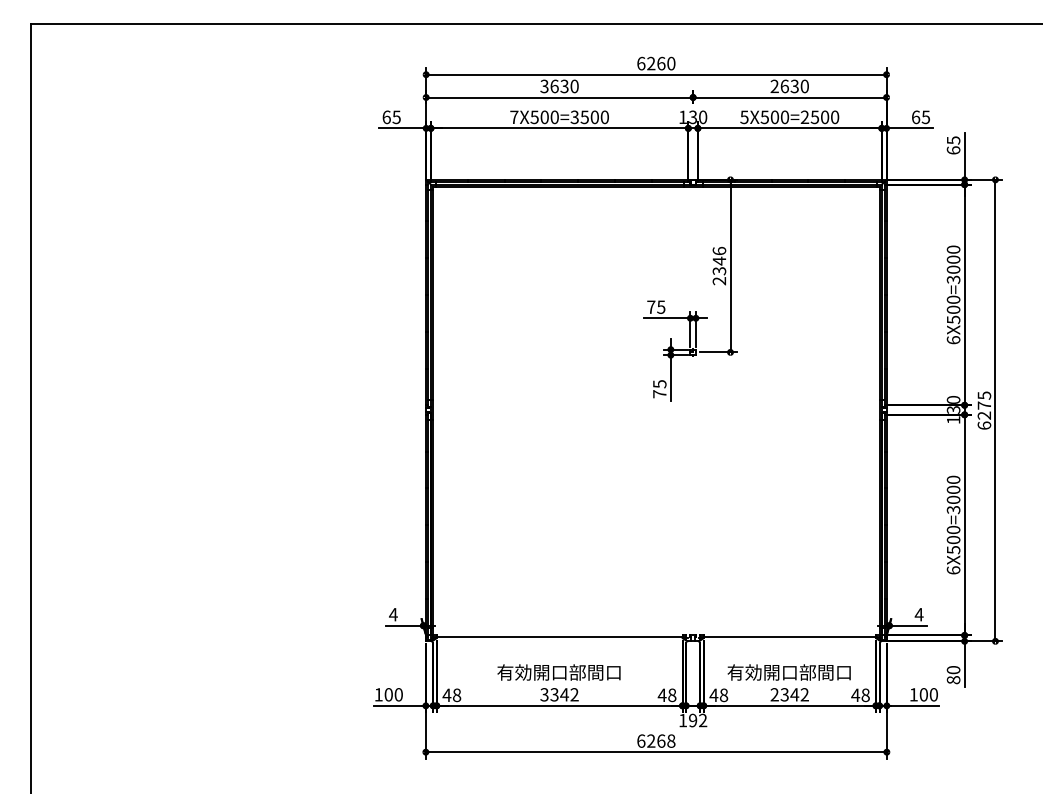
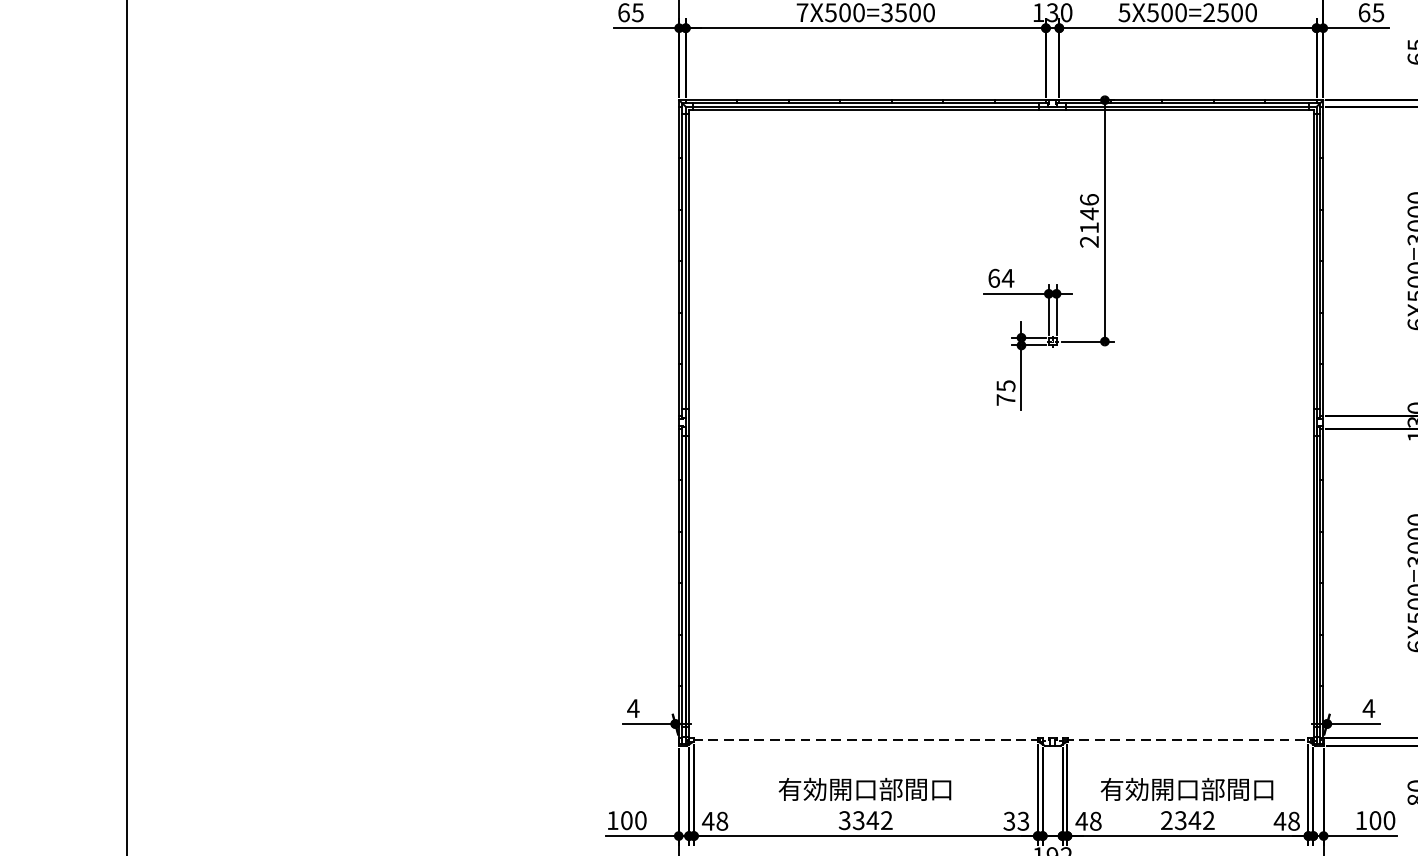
text: (719, 271) -> (1089, 228), 2346 -> 2146
text: (656, 306) -> (1001, 277), 75 -> 64
line: (559, 636) -> (865, 739), solid -> dashed
line: (789, 636) -> (1187, 739), solid -> dashed
text: (666, 695) -> (1015, 821), 48 -> 33

